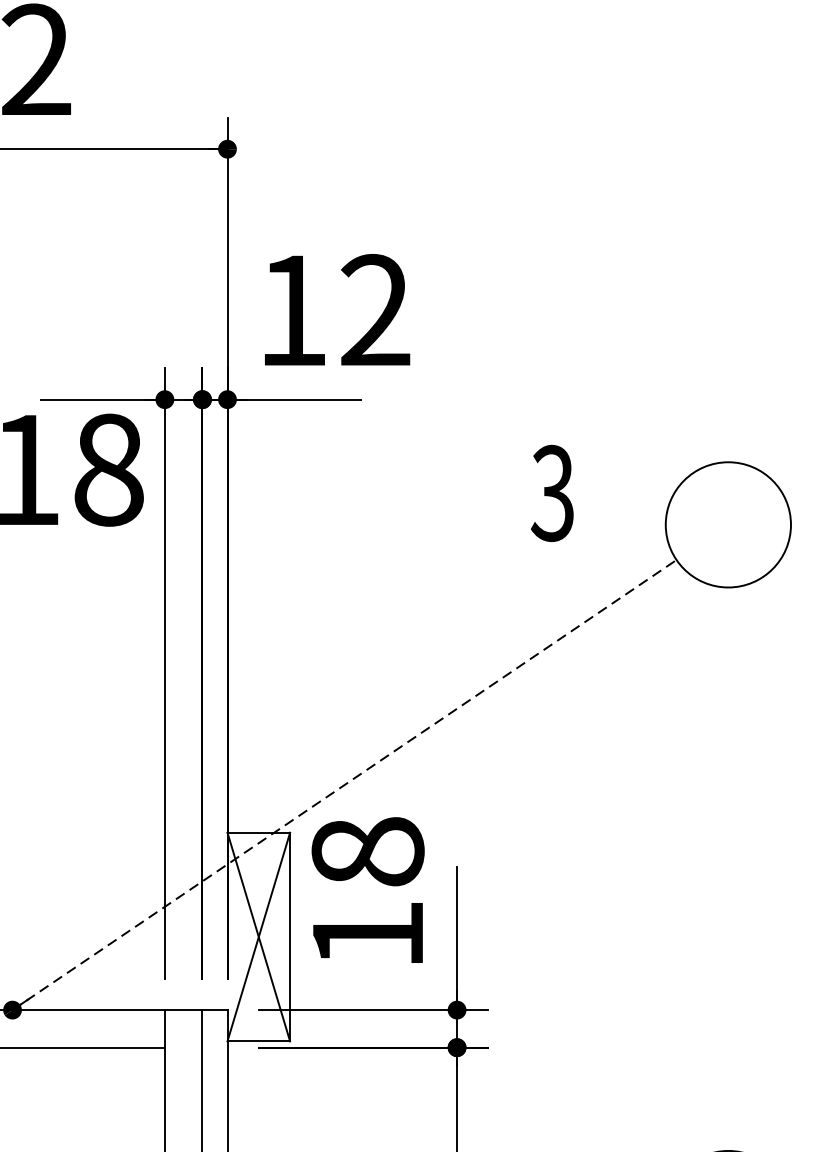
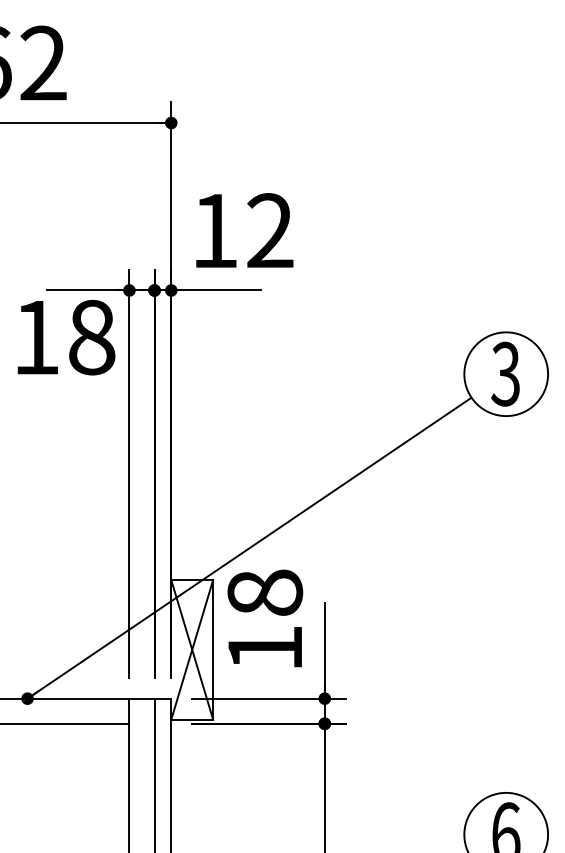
text: (552, 492) -> (505, 373), moved
line: (344, 784) -> (249, 547), dashed -> solid

